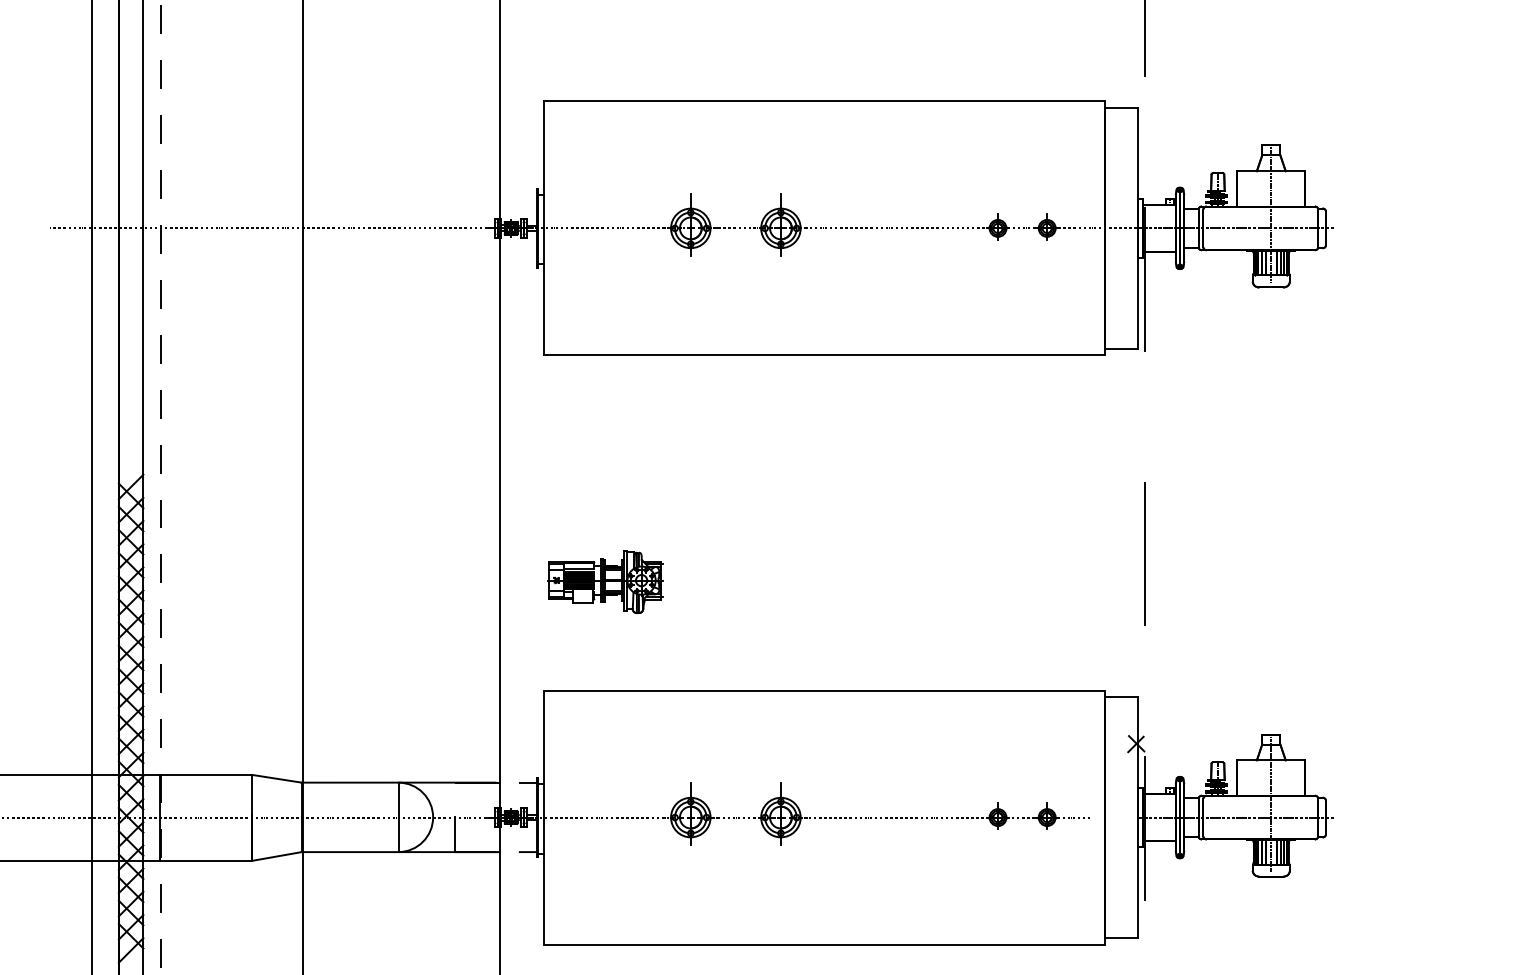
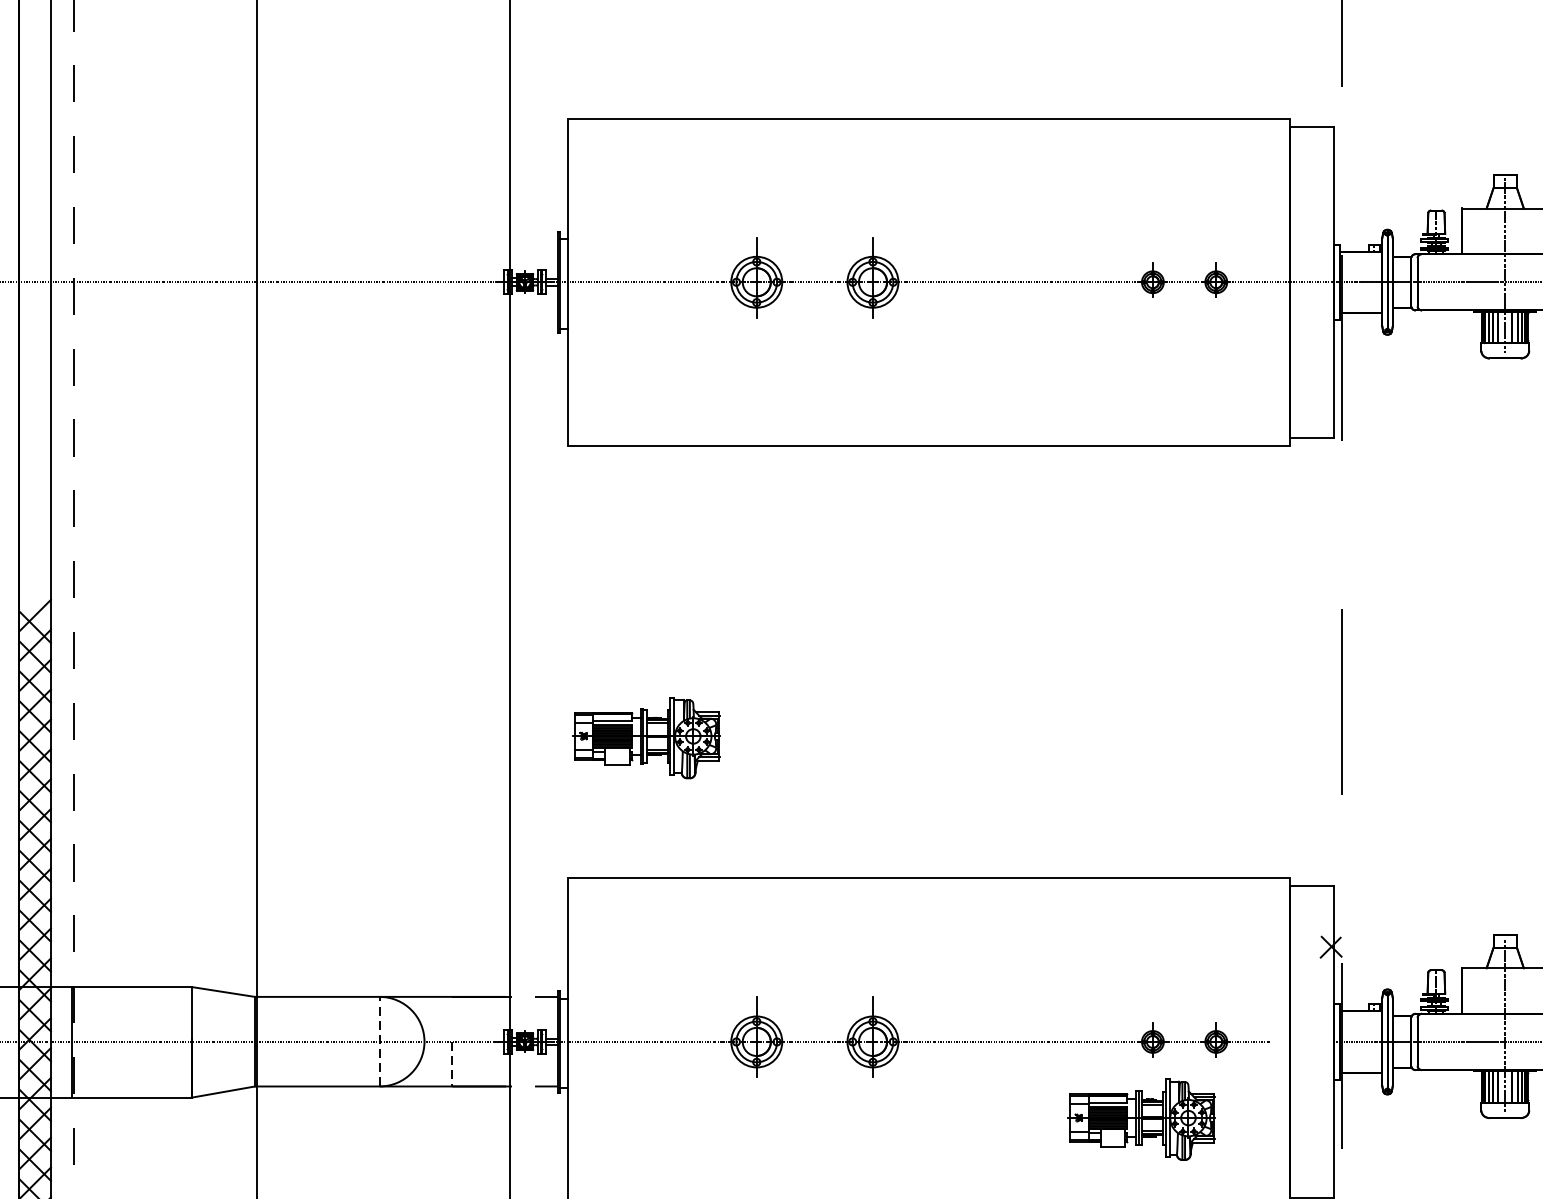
line: (398, 817) -> (379, 1041), solid -> dashed
line: (454, 835) -> (452, 1065), solid -> dashed
part: (989, 877) -> (1141, 1119), added

